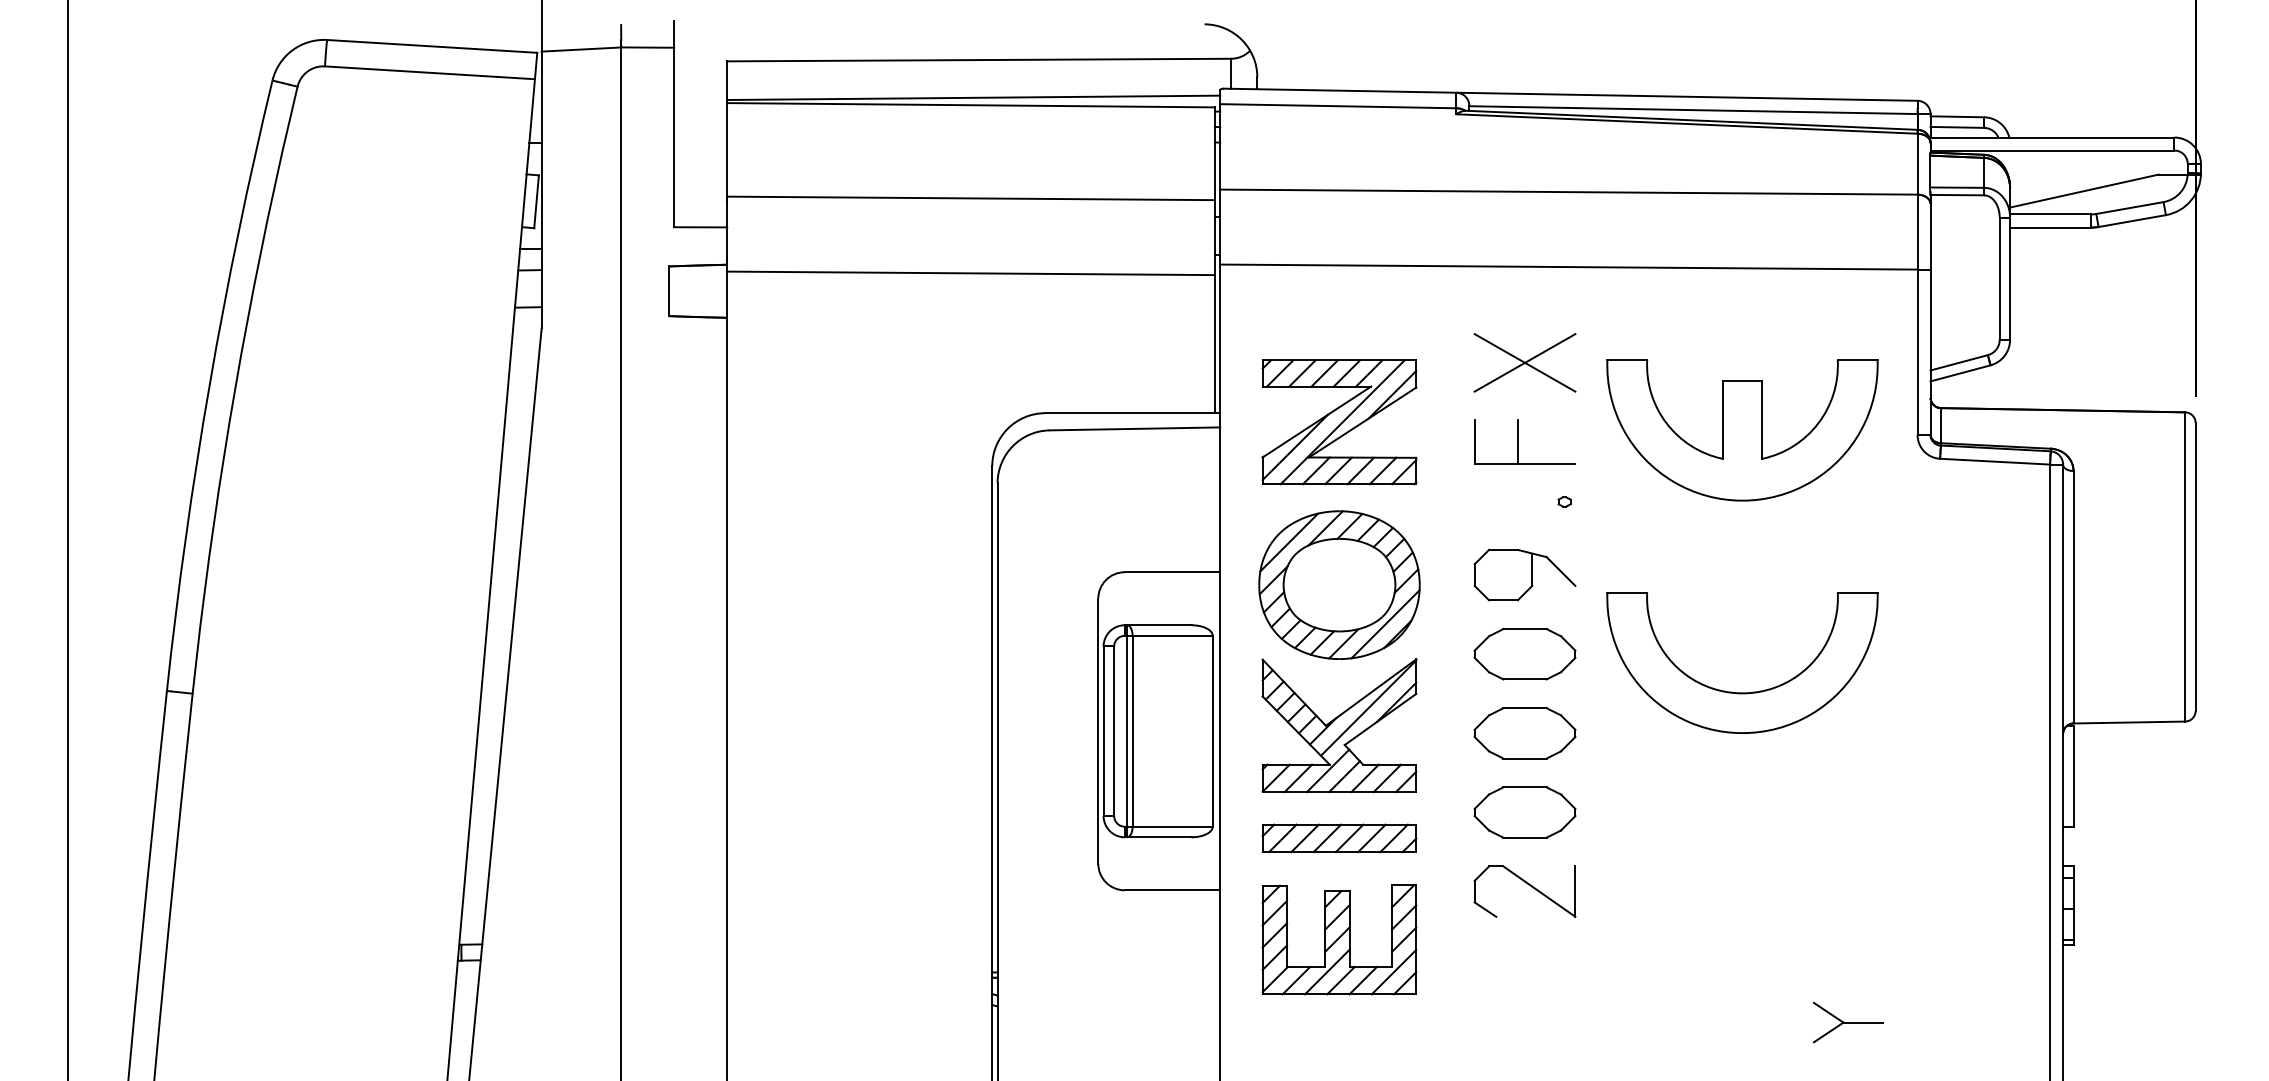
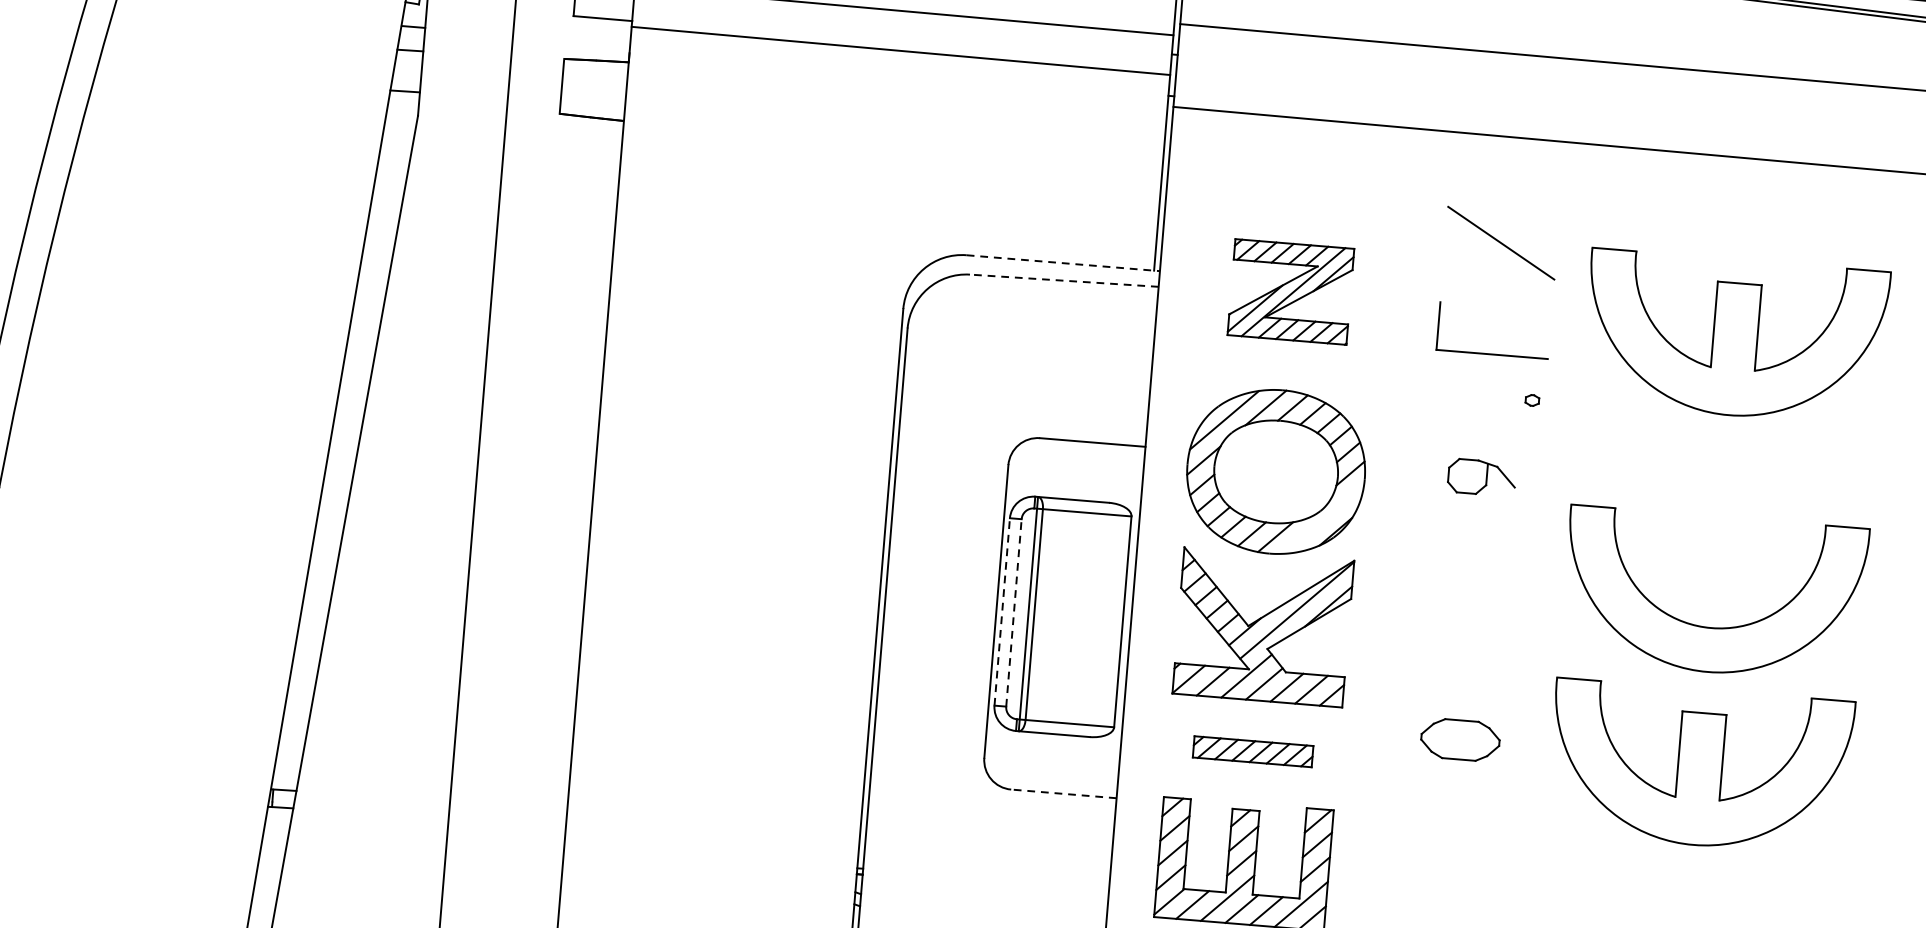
line: (970, 273) -> (900, 51), moved
line: (1524, 362) -> (1500, 242), removed
line: (1133, 413) -> (1064, 263), solid -> dashed
part: (1339, 422) -> (1290, 292), size x0.7
line: (1134, 428) -> (1063, 280), solid -> dashed
line: (1517, 441) -> (1485, 329), removed
part: (1524, 574) -> (1481, 476), size x0.6
line: (1385, 624) -> (1323, 519), removed
part: (1524, 654) -> (1474, 565), removed
line: (1103, 731) -> (1002, 612), solid -> dashed
line: (1114, 731) -> (1014, 613), solid -> dashed
part: (1524, 733) -> (1467, 652), removed
part: (1524, 812) -> (1459, 739), size x0.7
part: (1742, 819) -> (1700, 767), added
part: (1339, 838) -> (1253, 751), size x0.7
part: (1528, 885) -> (1457, 820), removed
line: (1172, 890) -> (1063, 794), solid -> dashed

